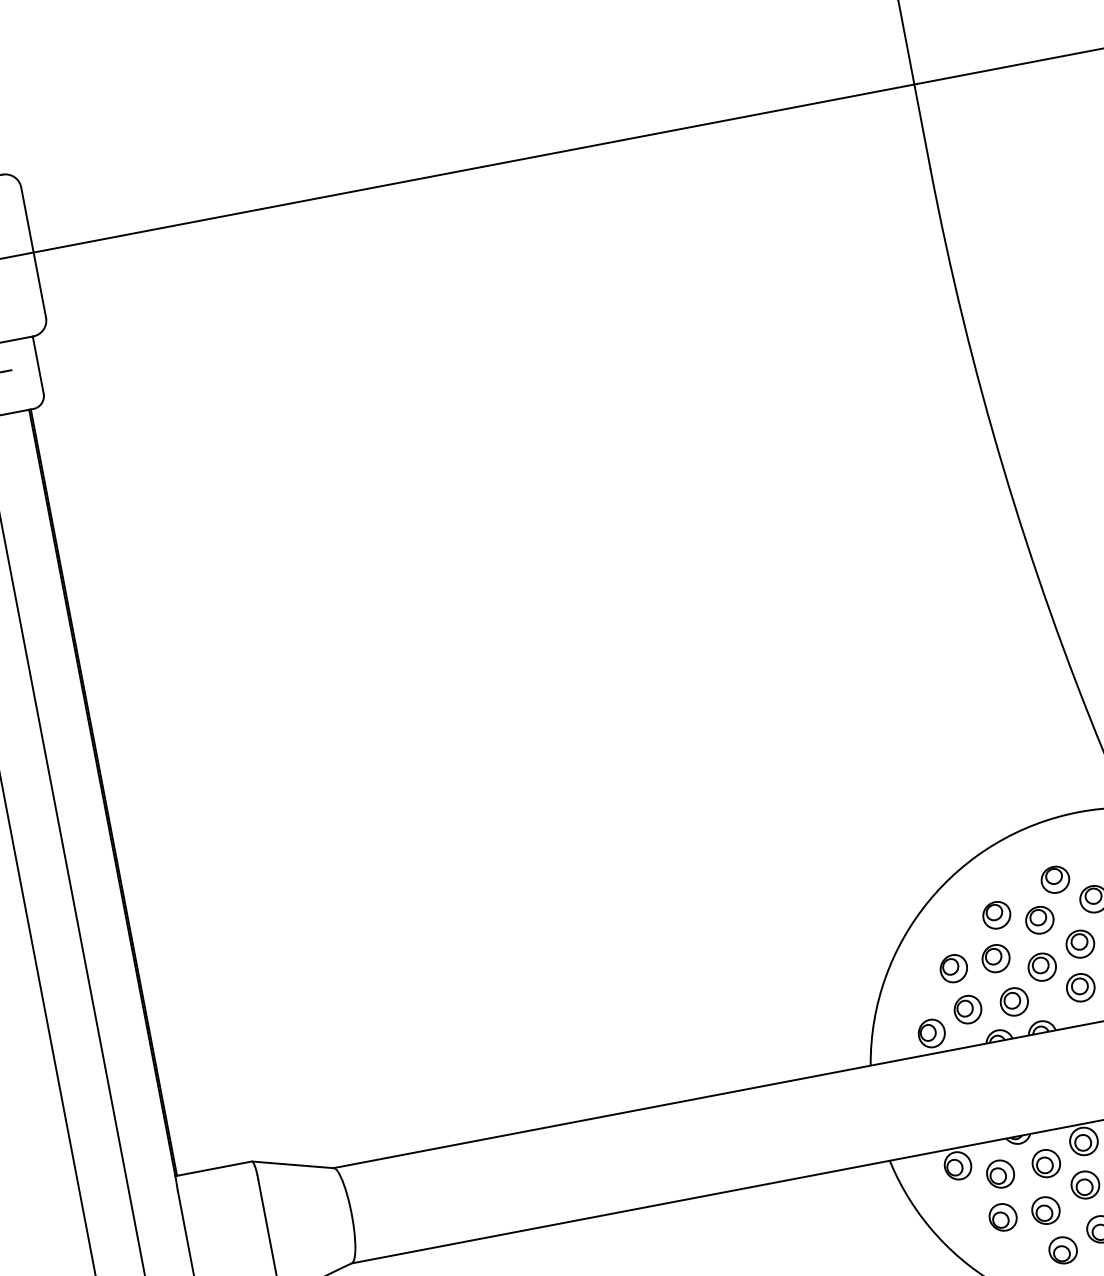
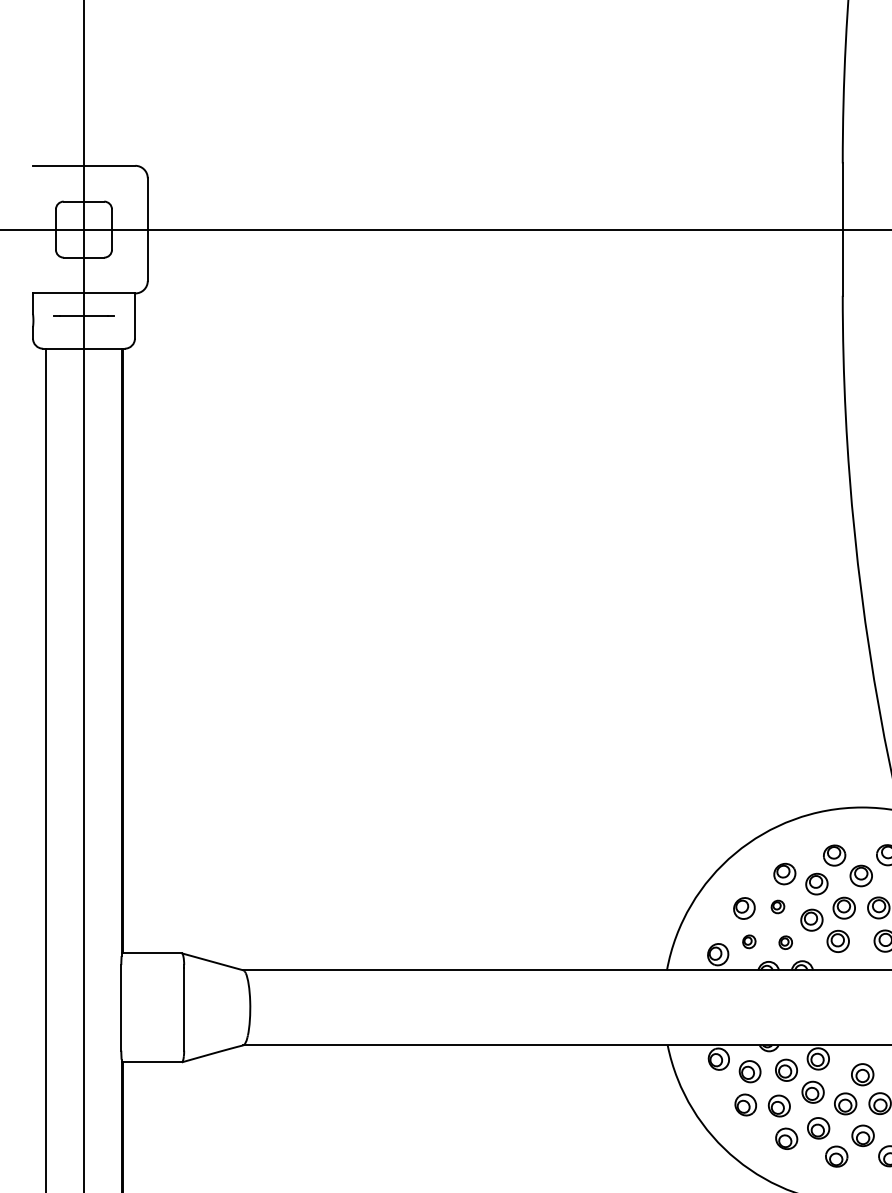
part: (995, 958) -> (777, 906), size x0.6
part: (1014, 1001) -> (785, 942), size x0.6
part: (968, 1009) -> (749, 941), size x0.6

